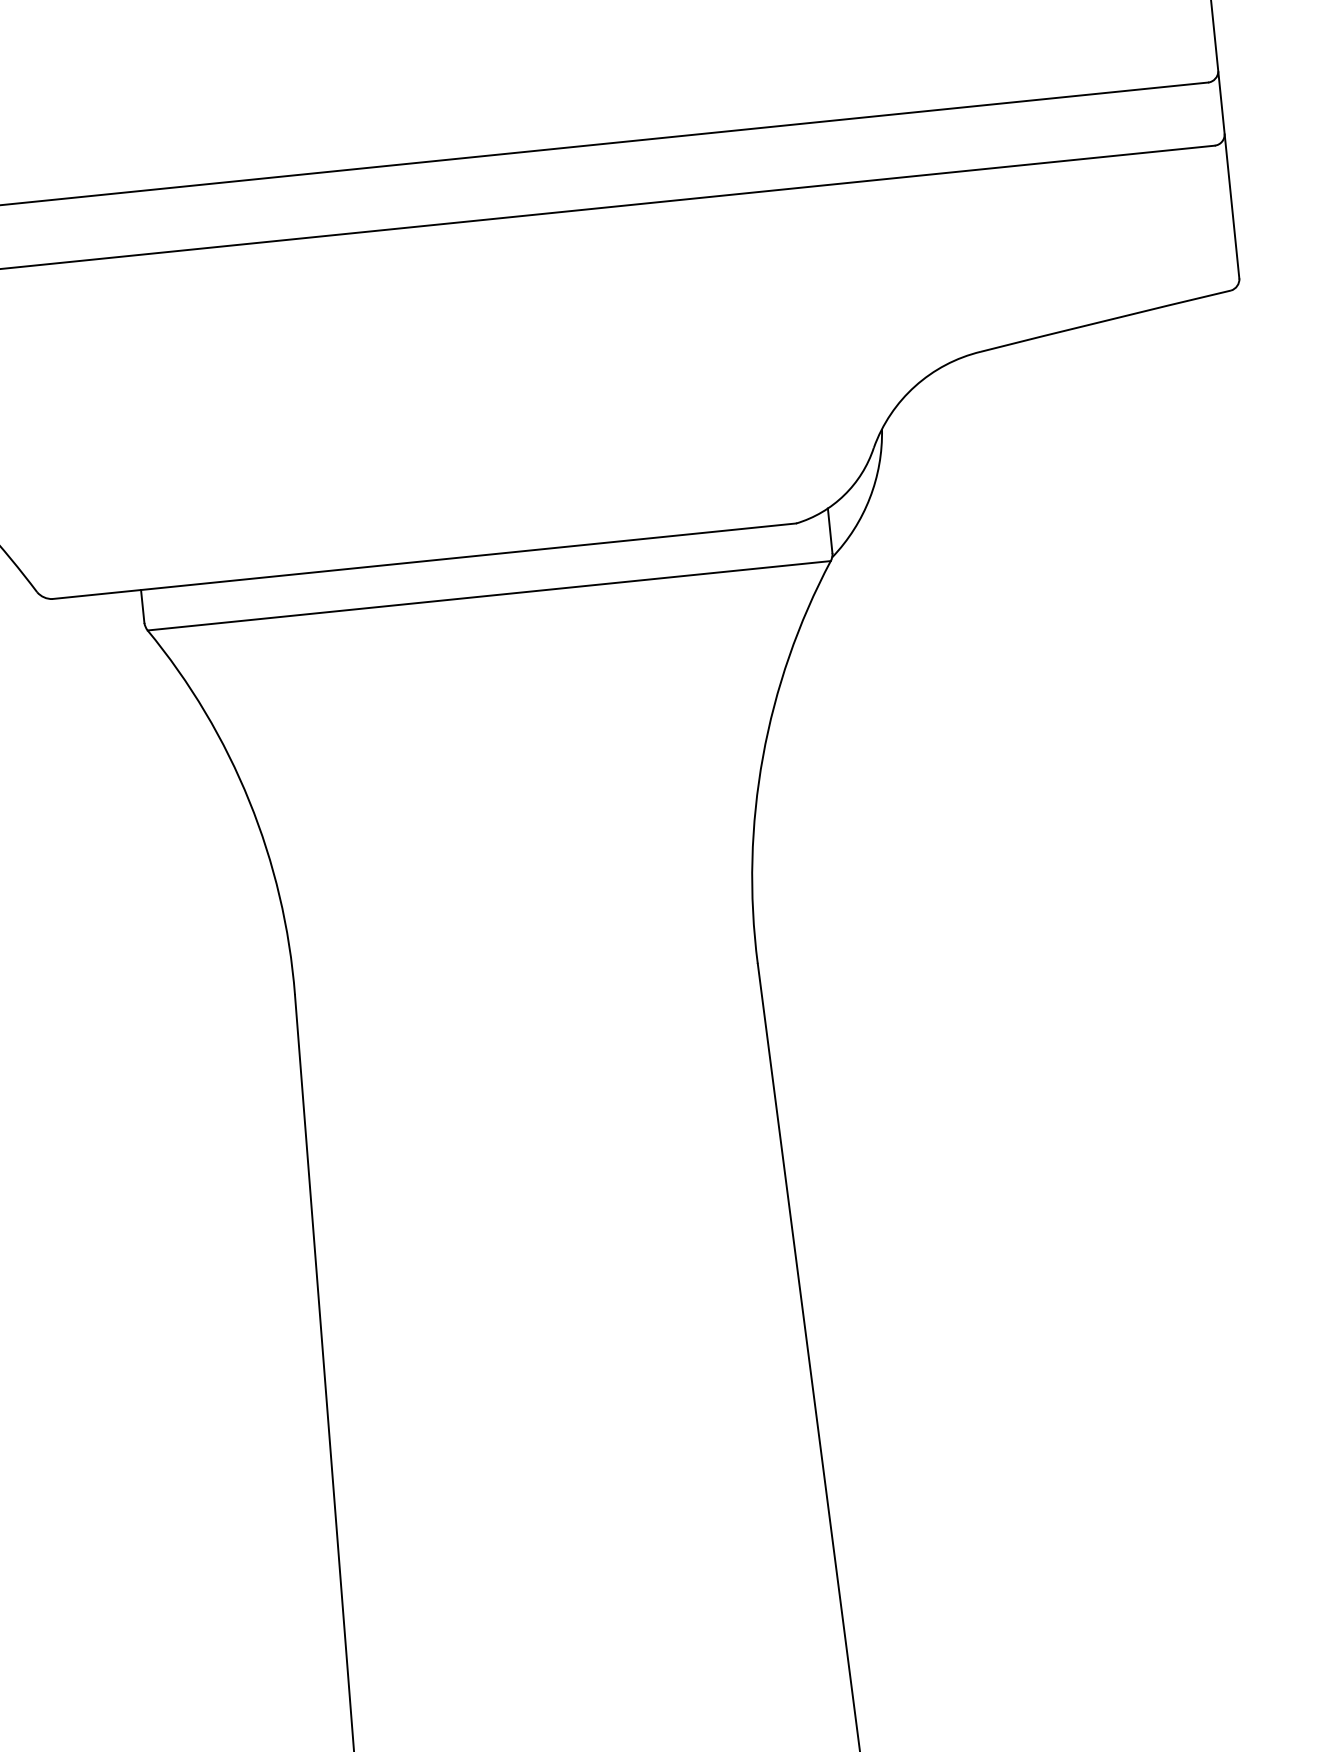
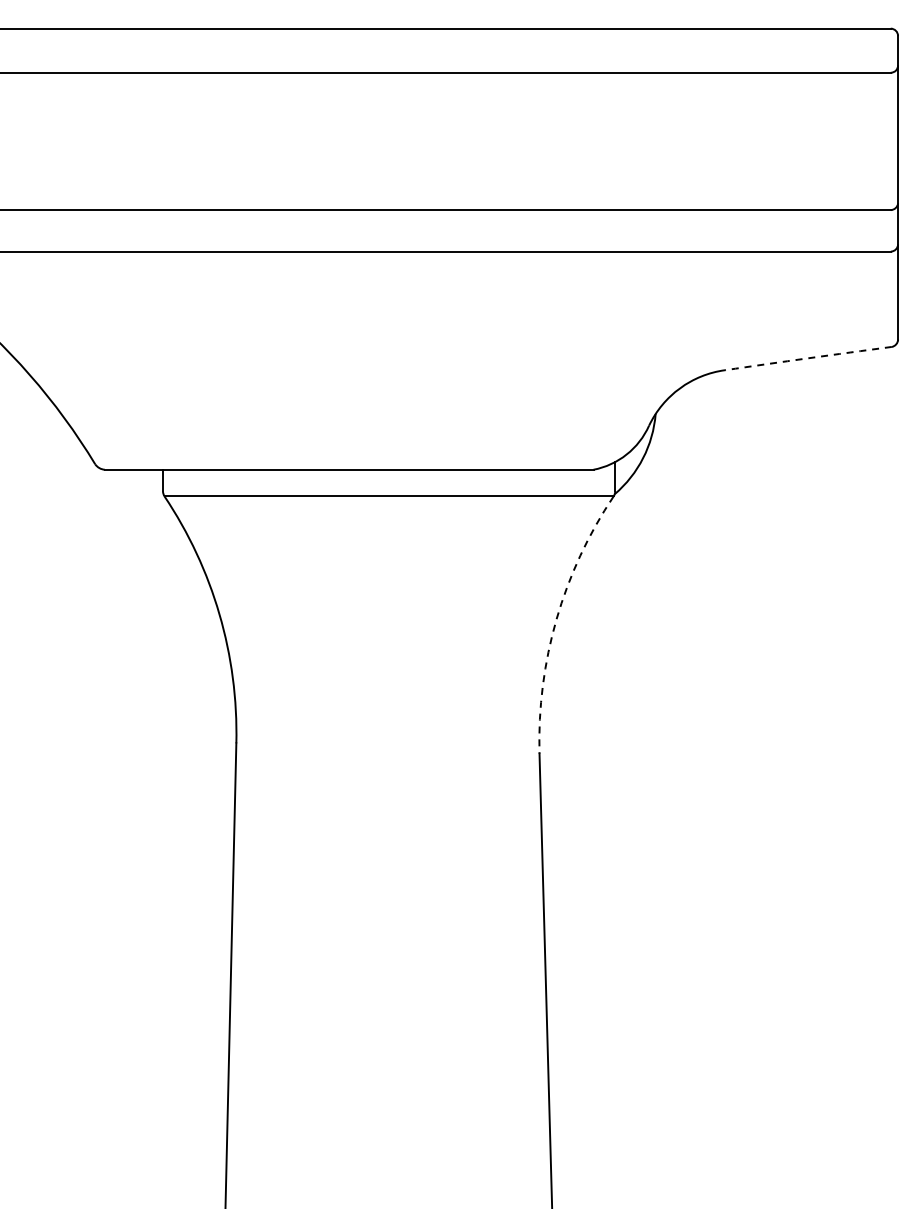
arc: (1105, 321) -> (808, 358), solid -> dashed
arc: (762, 757) -> (556, 619), solid -> dashed

